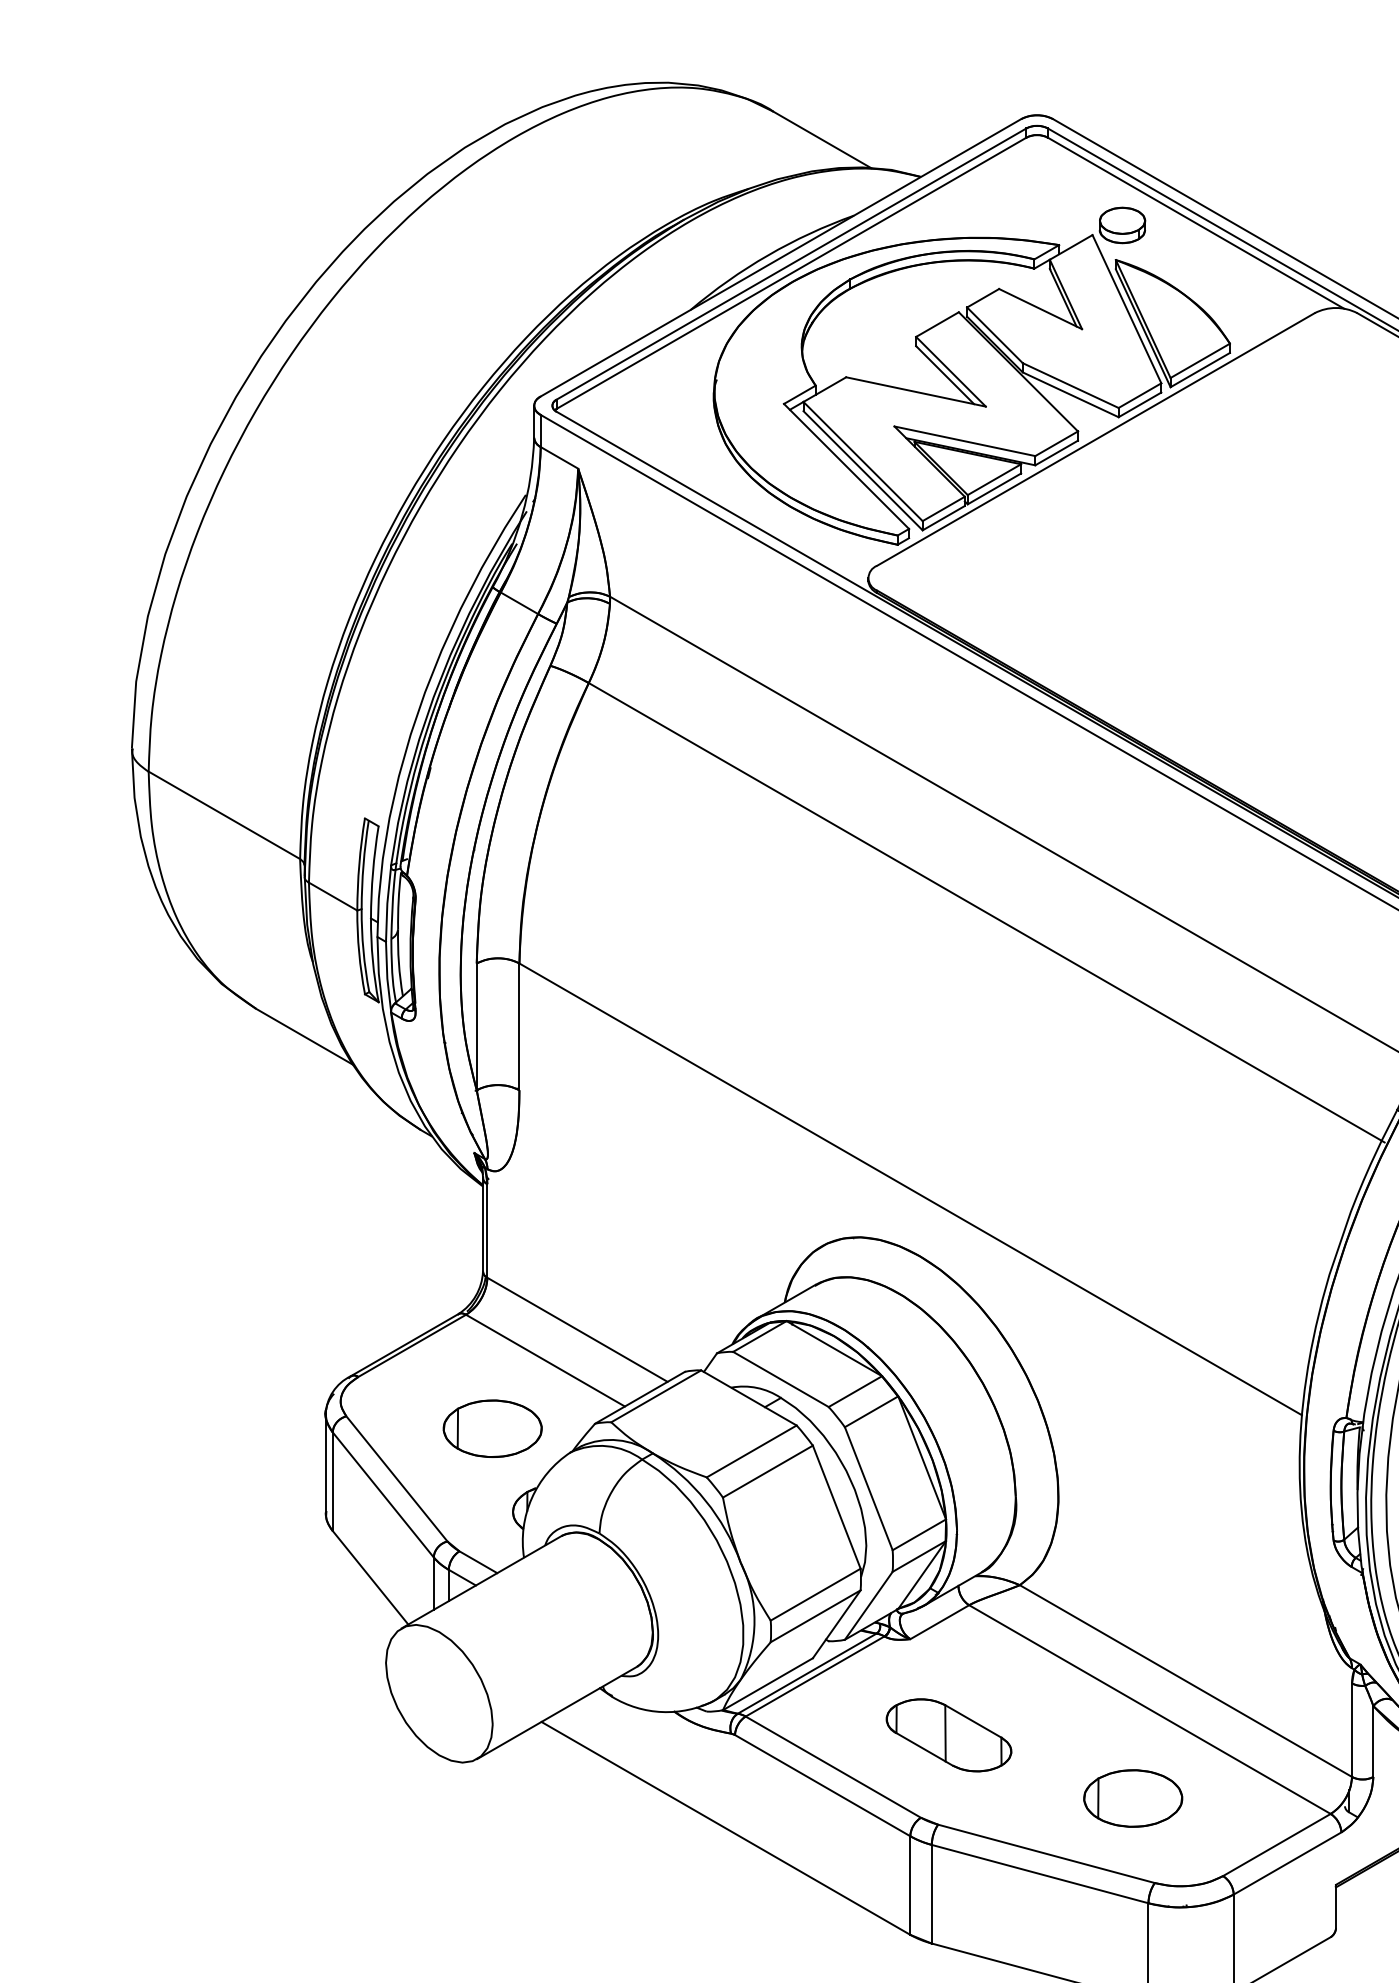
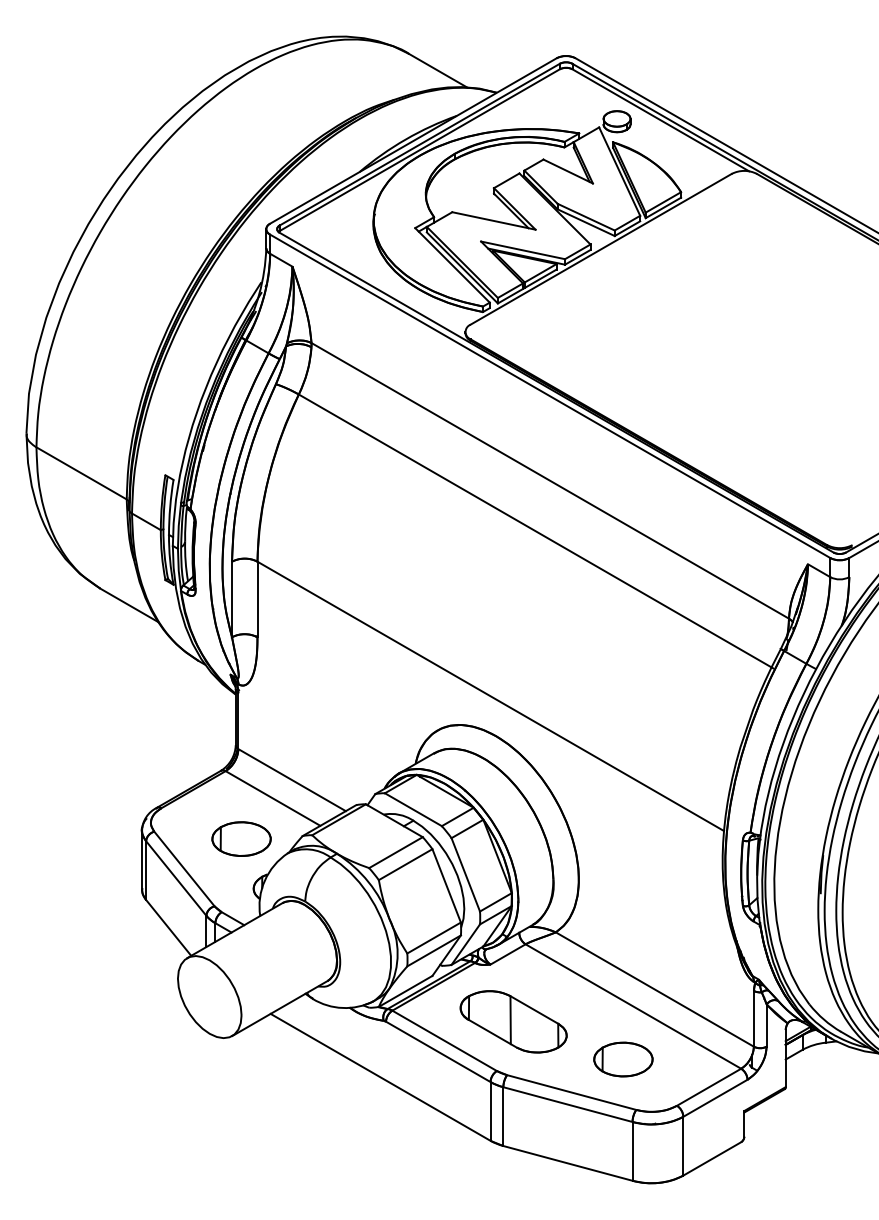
part: (948, 1734) -> (513, 1021), size x1.43

